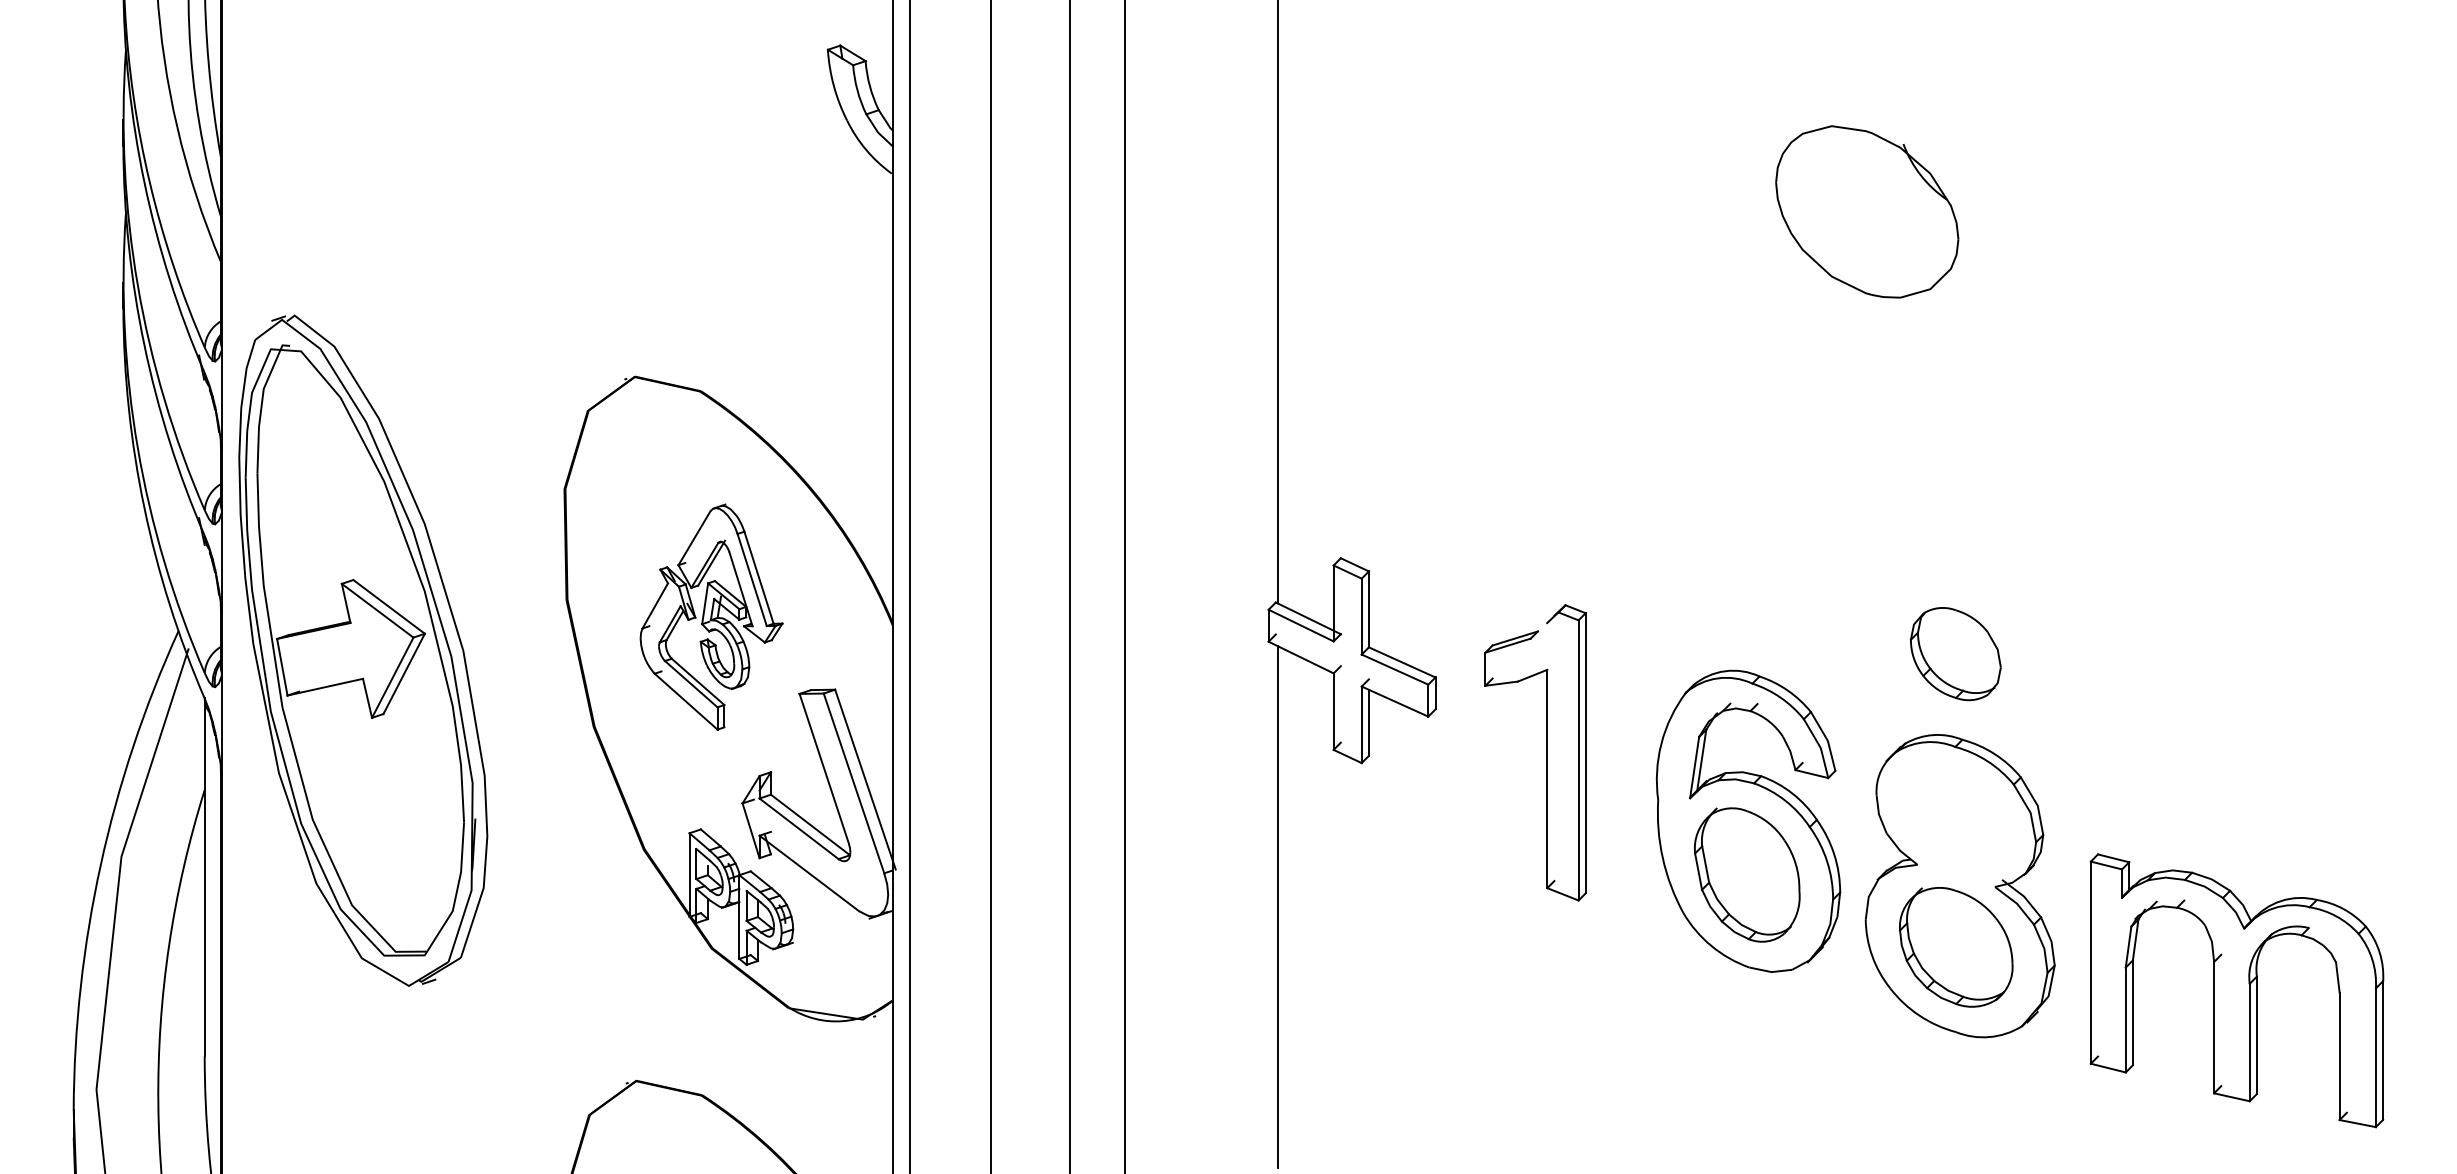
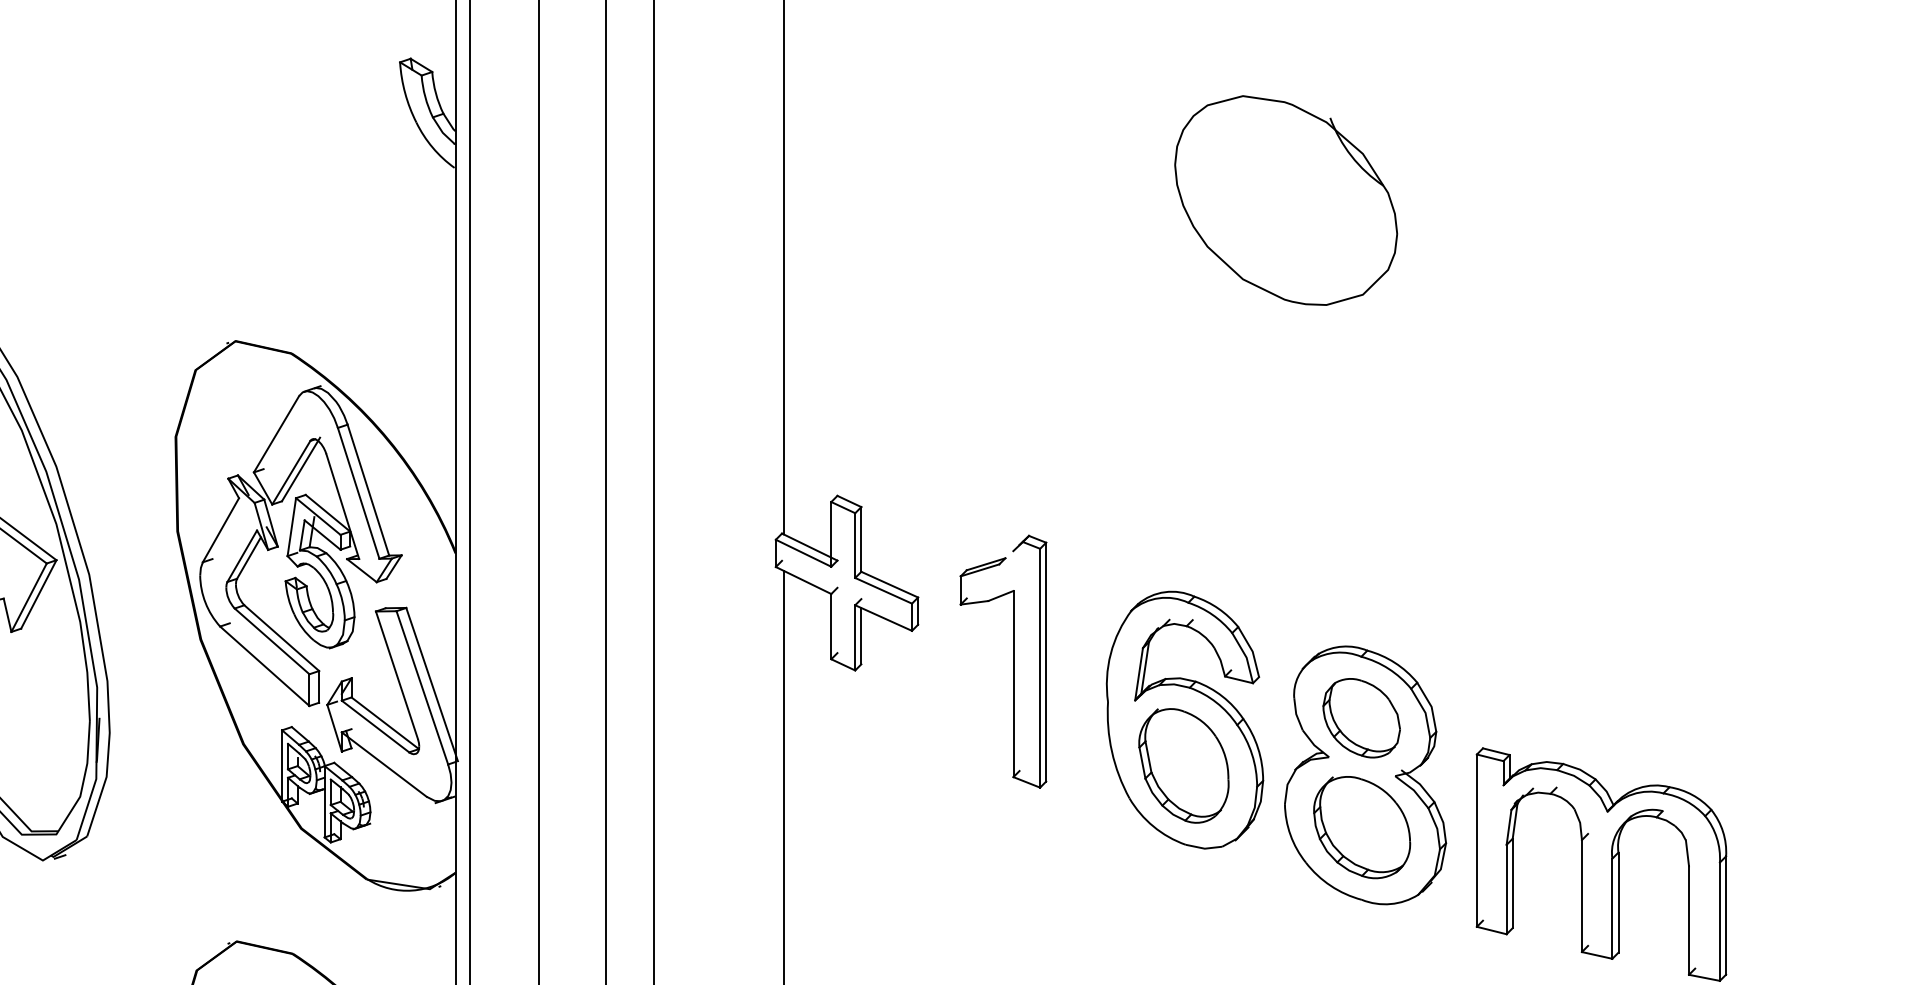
part: (1867, 211) -> (1286, 200), size x1.43
part: (711, 616) -> (300, 545), size x1.67
part: (1955, 654) -> (1361, 718), moved

